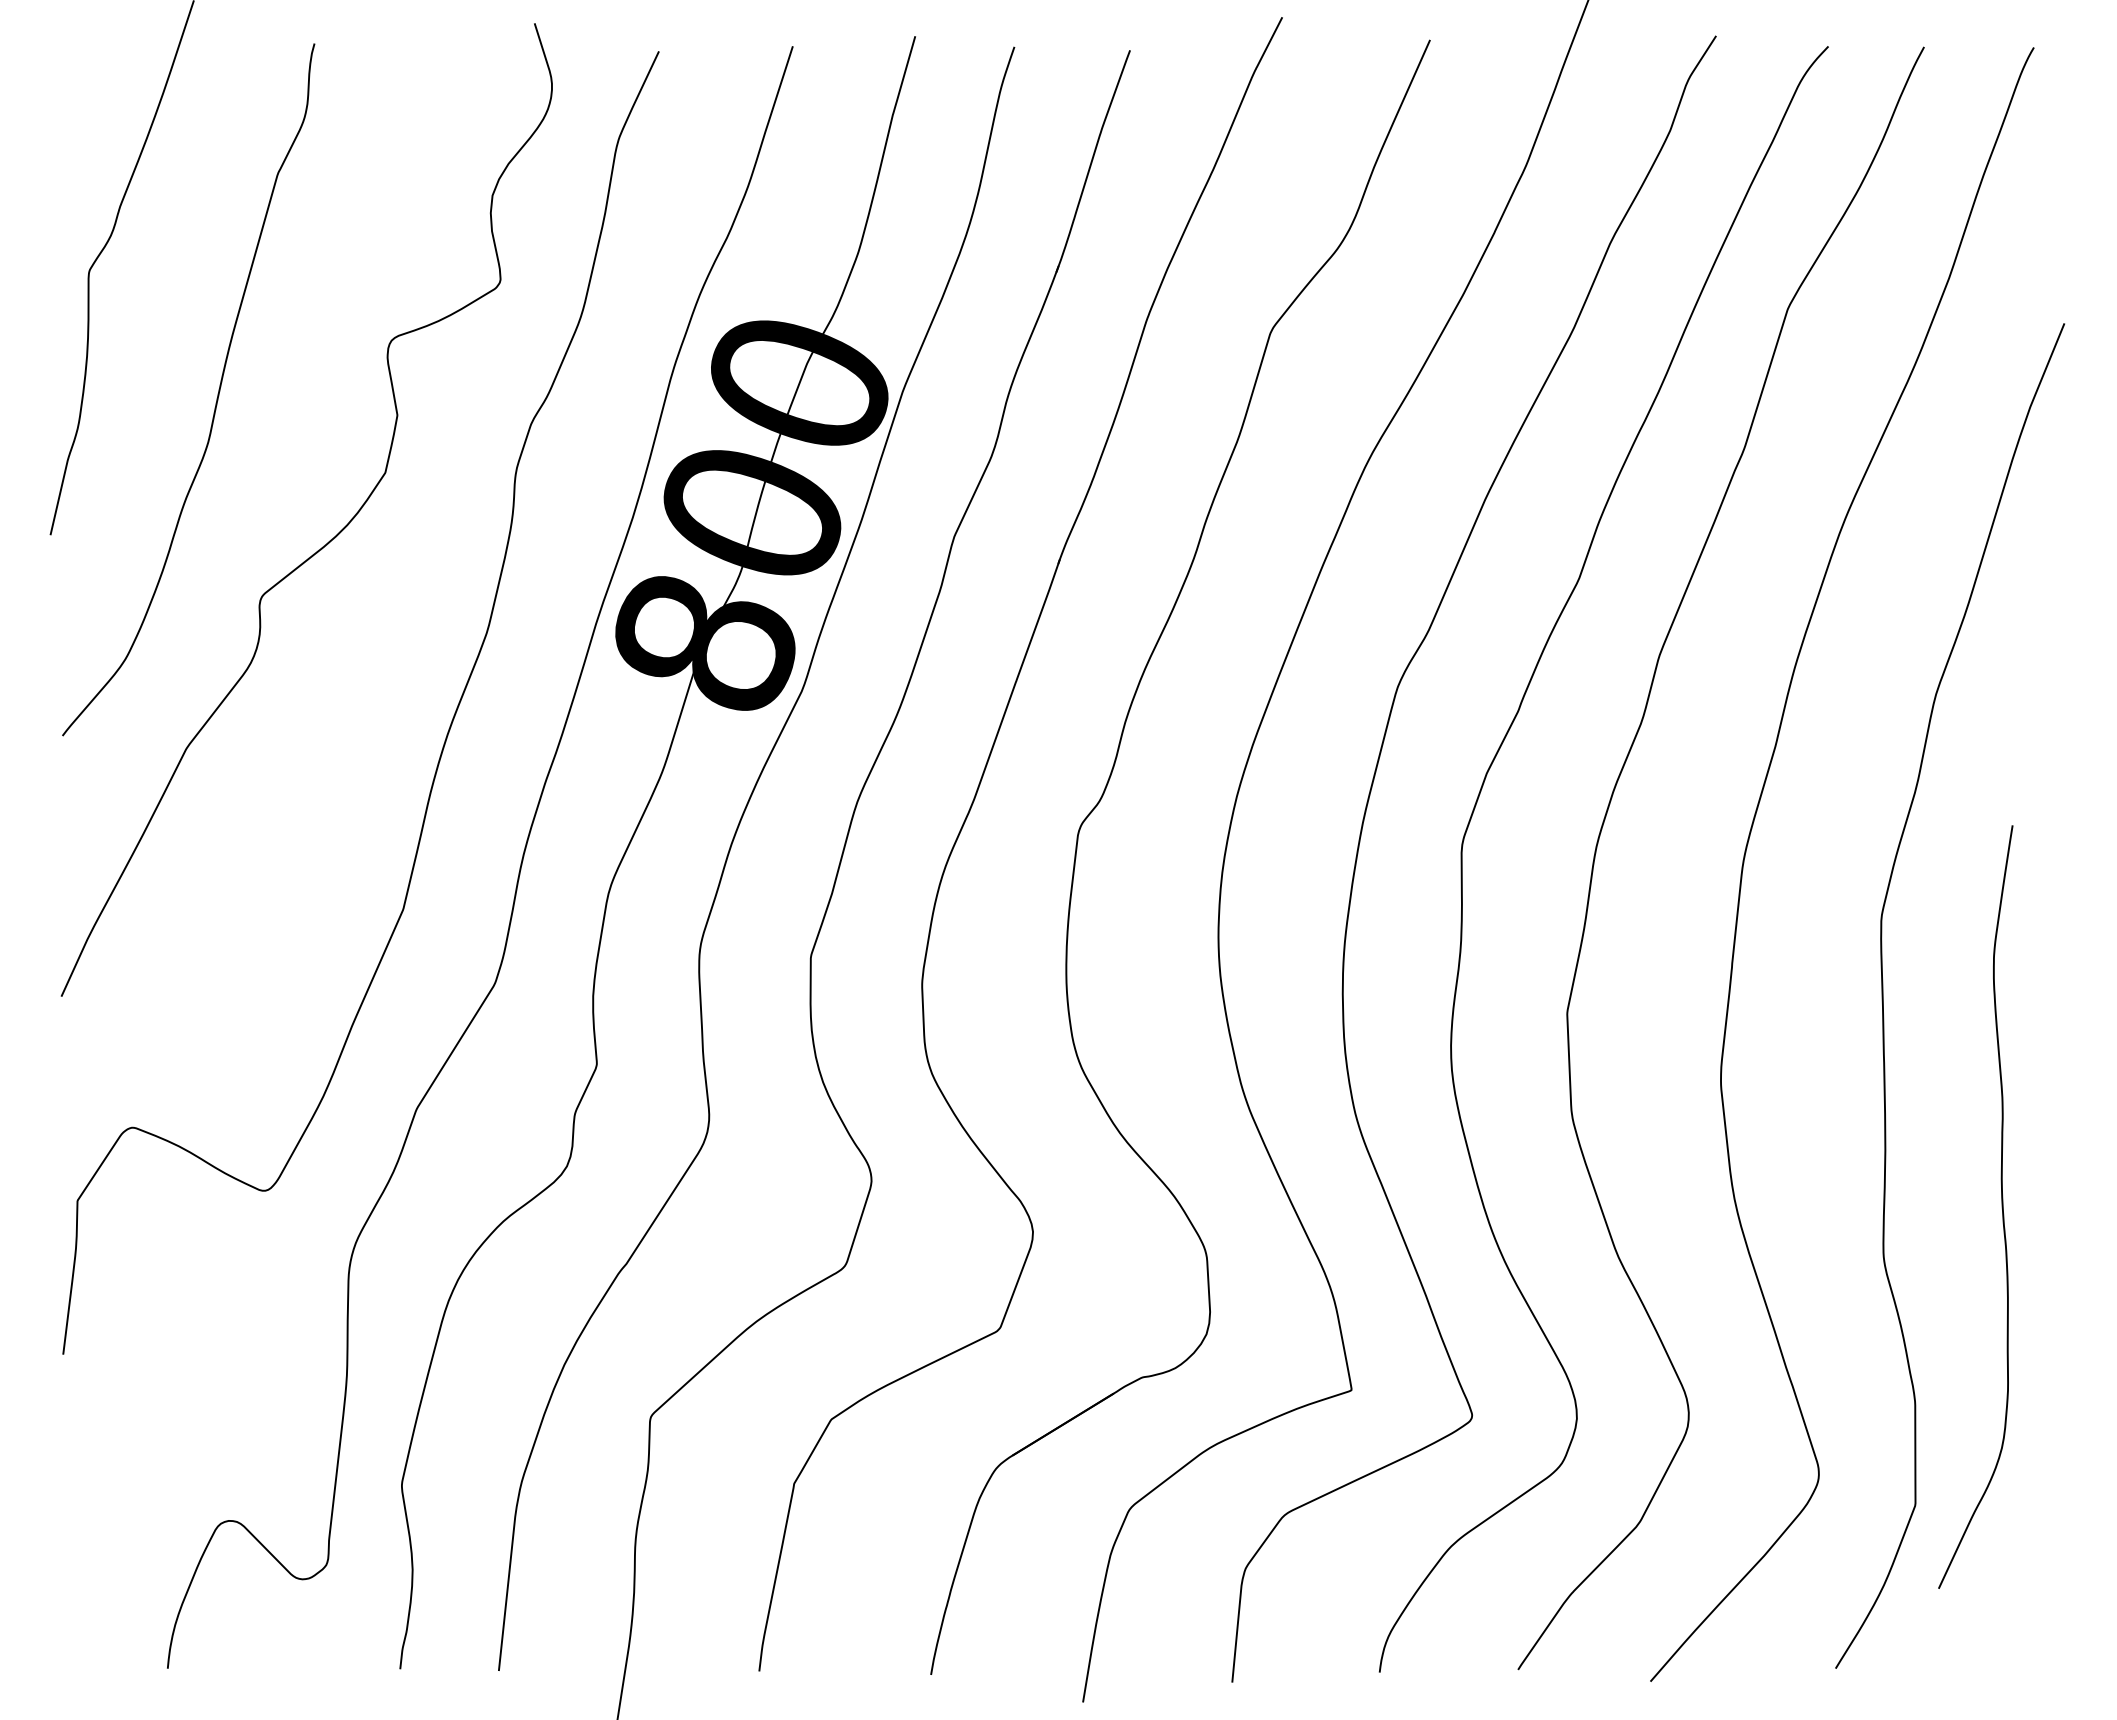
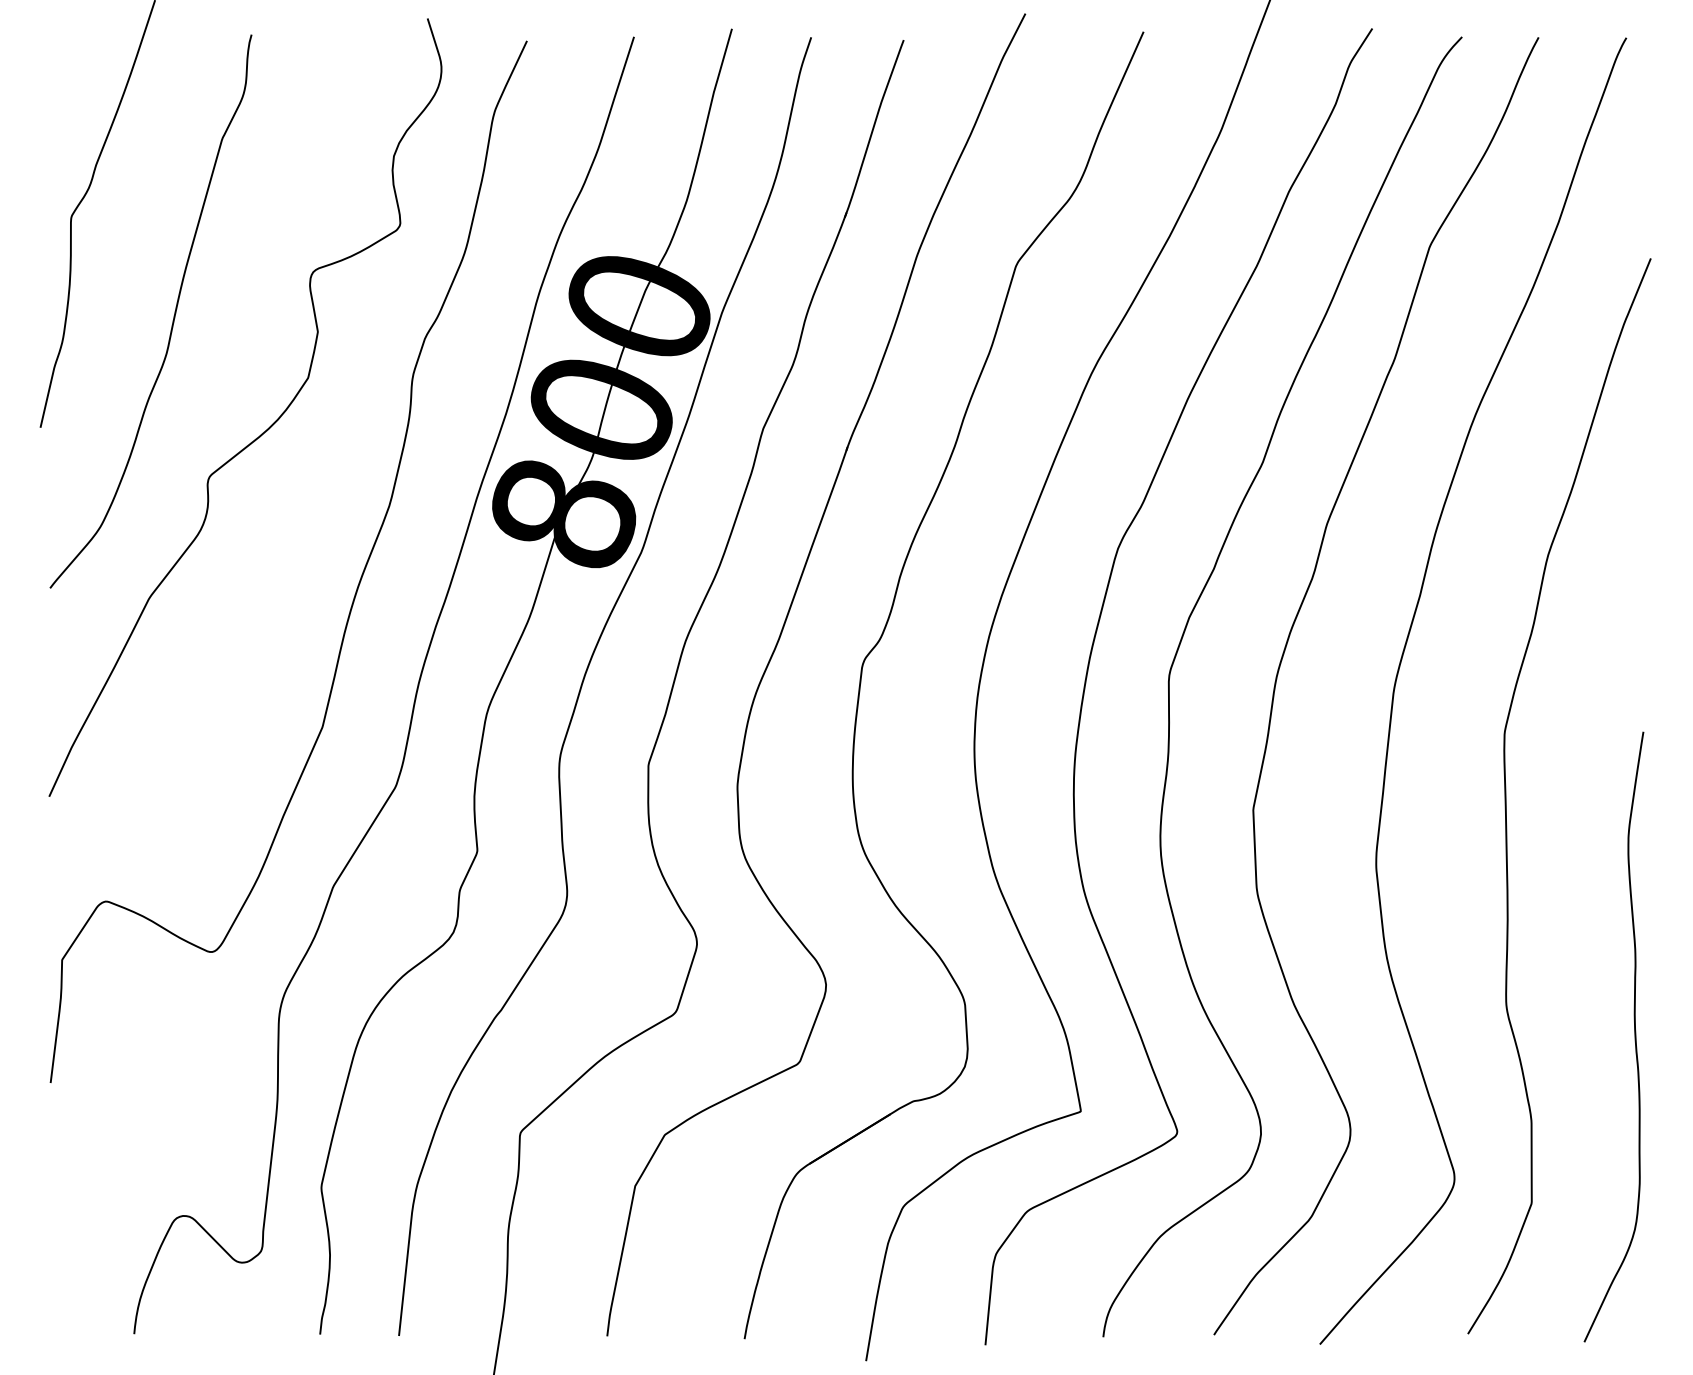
curve: (2001, 1206) -> (1634, 1036), moved

